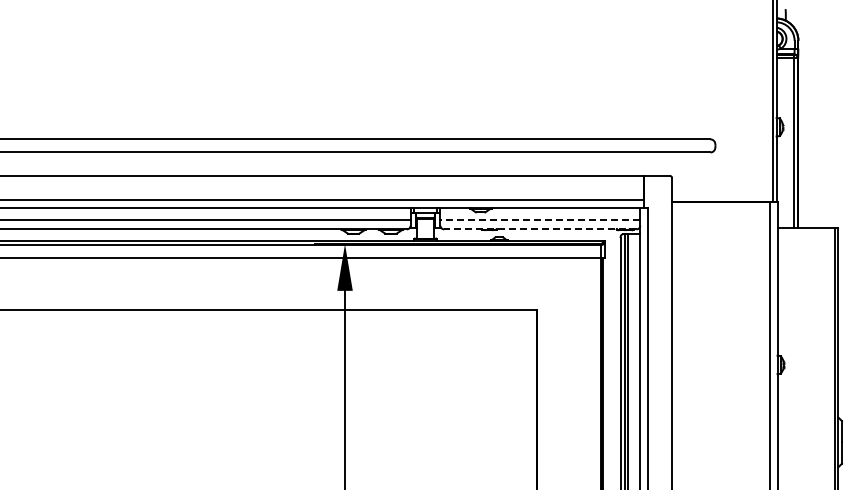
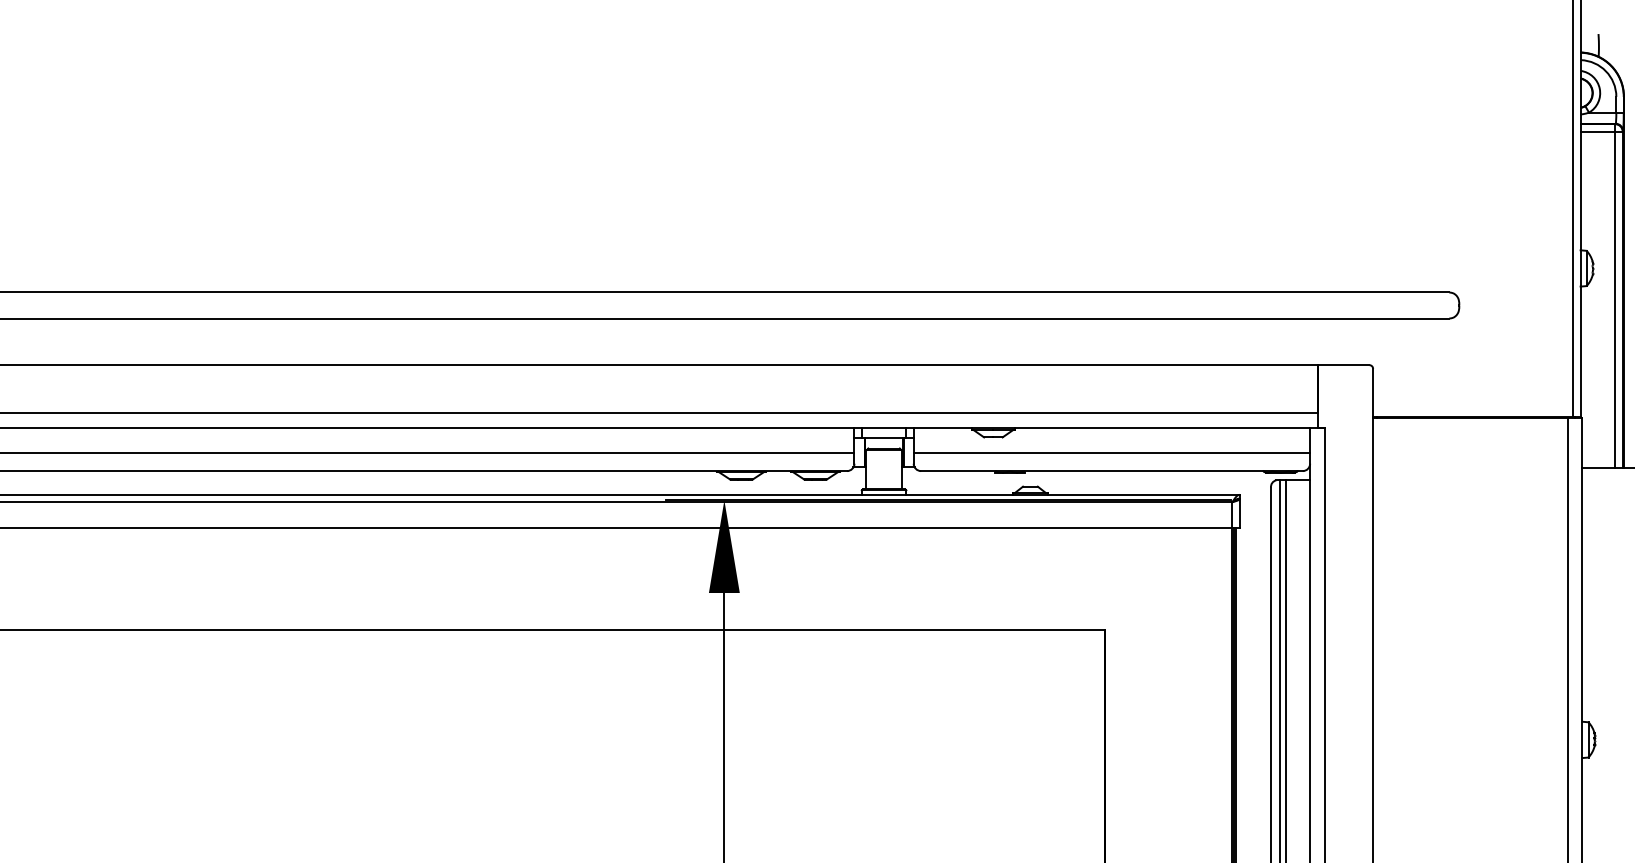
line: (540, 220) -> (1112, 453), dashed -> solid
line: (539, 229) -> (1110, 471), dashed -> solid

